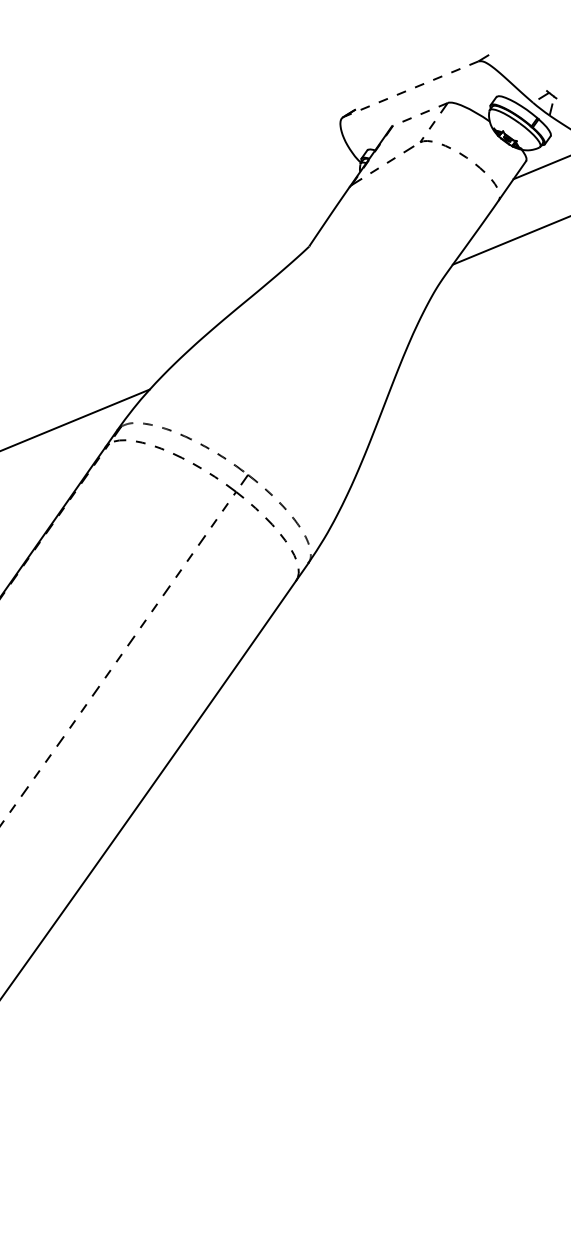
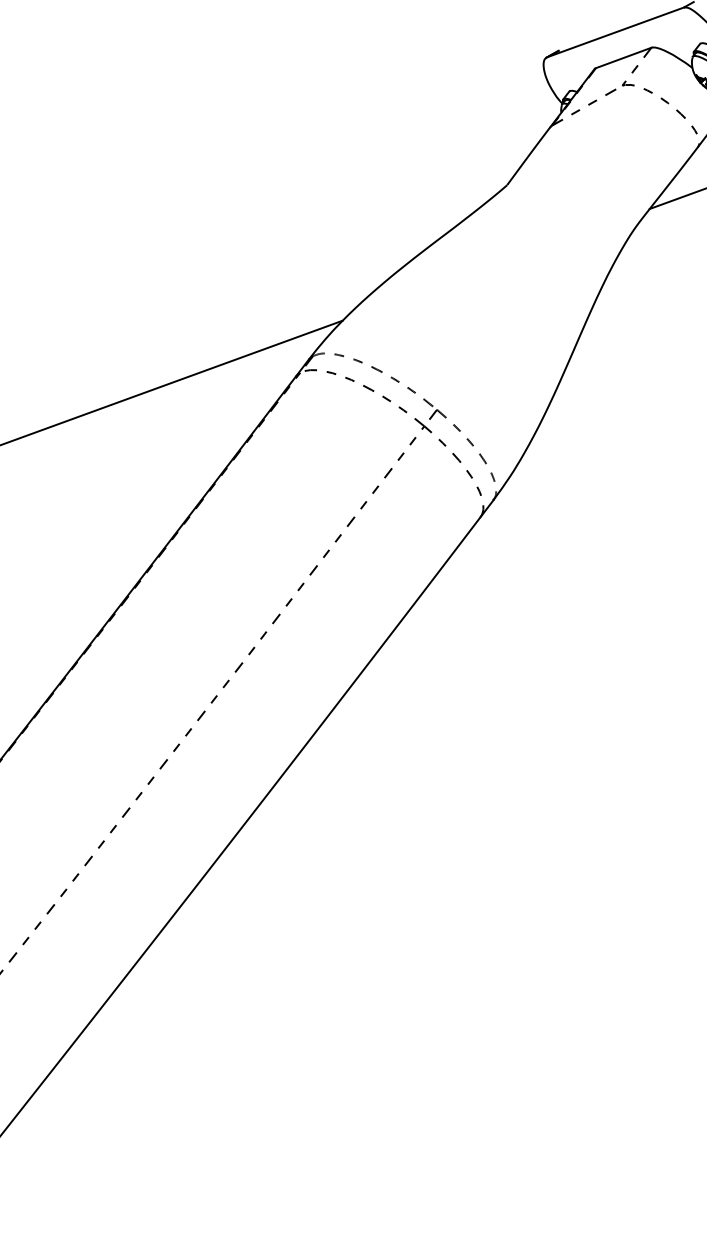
line: (411, 89) -> (615, 32), dashed -> solid
line: (420, 113) -> (623, 57), dashed -> solid

